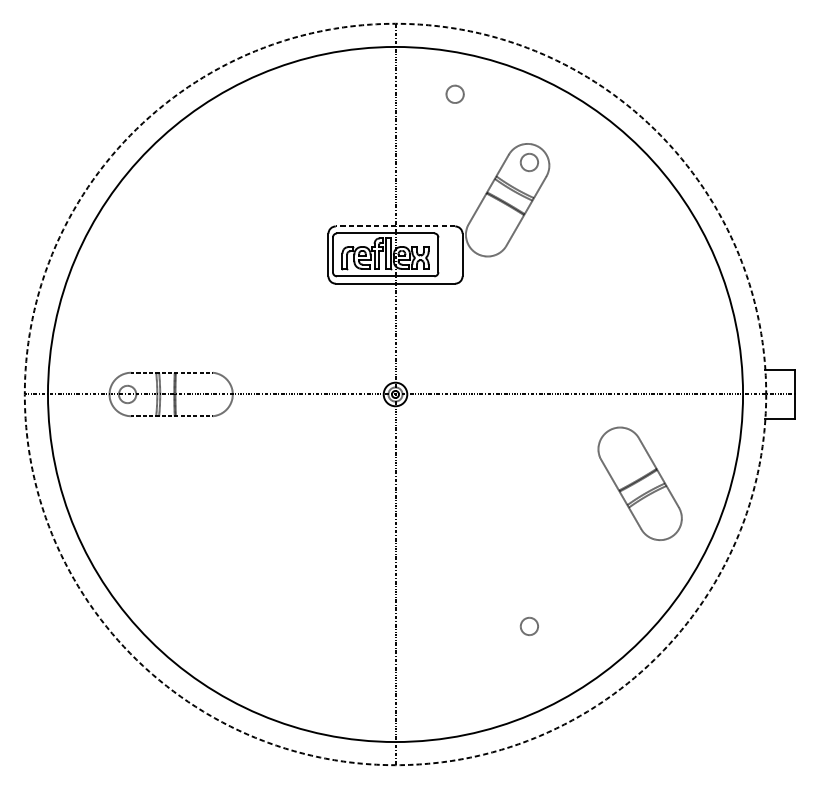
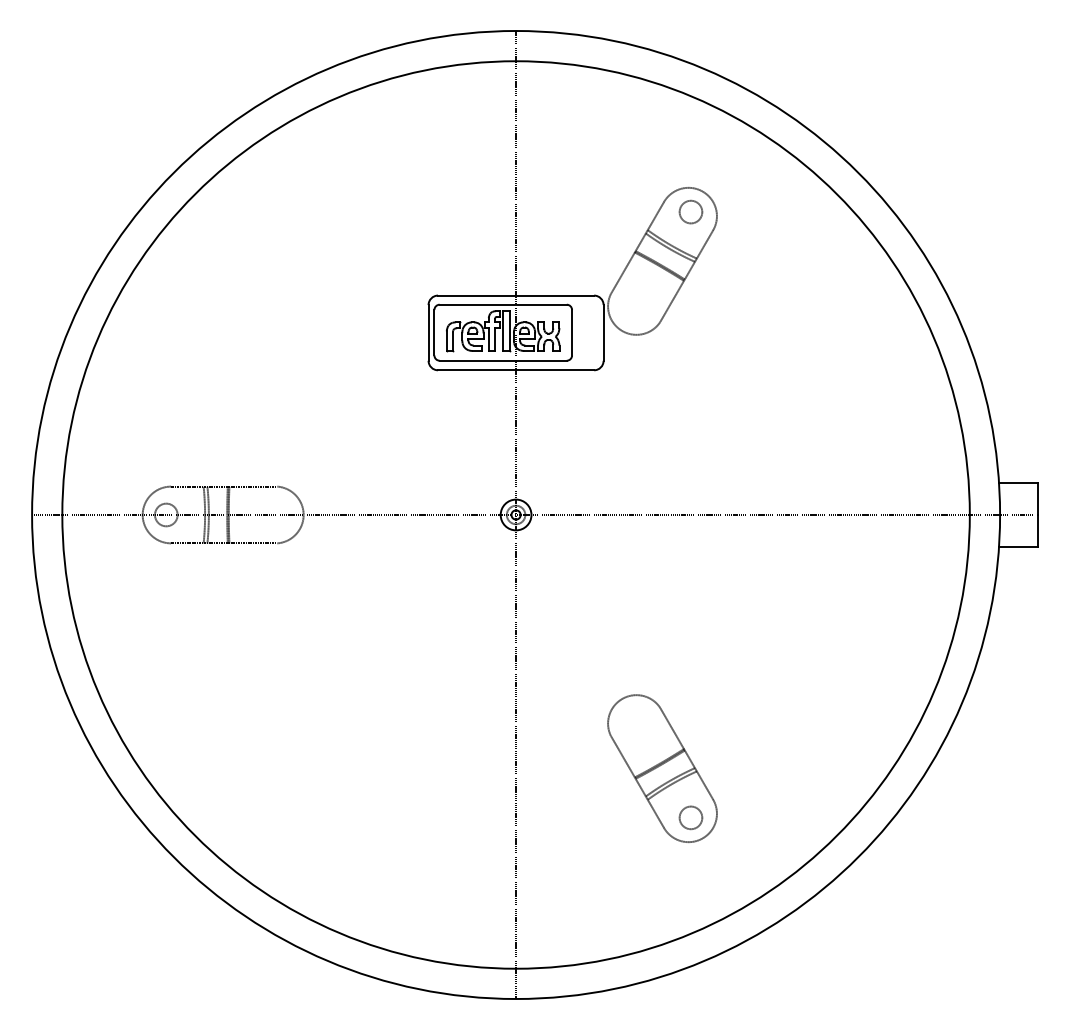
circle: (454, 93) -> (593, 122), removed
line: (395, 226) -> (515, 295), dashed -> solid
circle: (395, 394) -> (516, 514), dashed -> solid
part: (640, 483) -> (662, 768), moved

